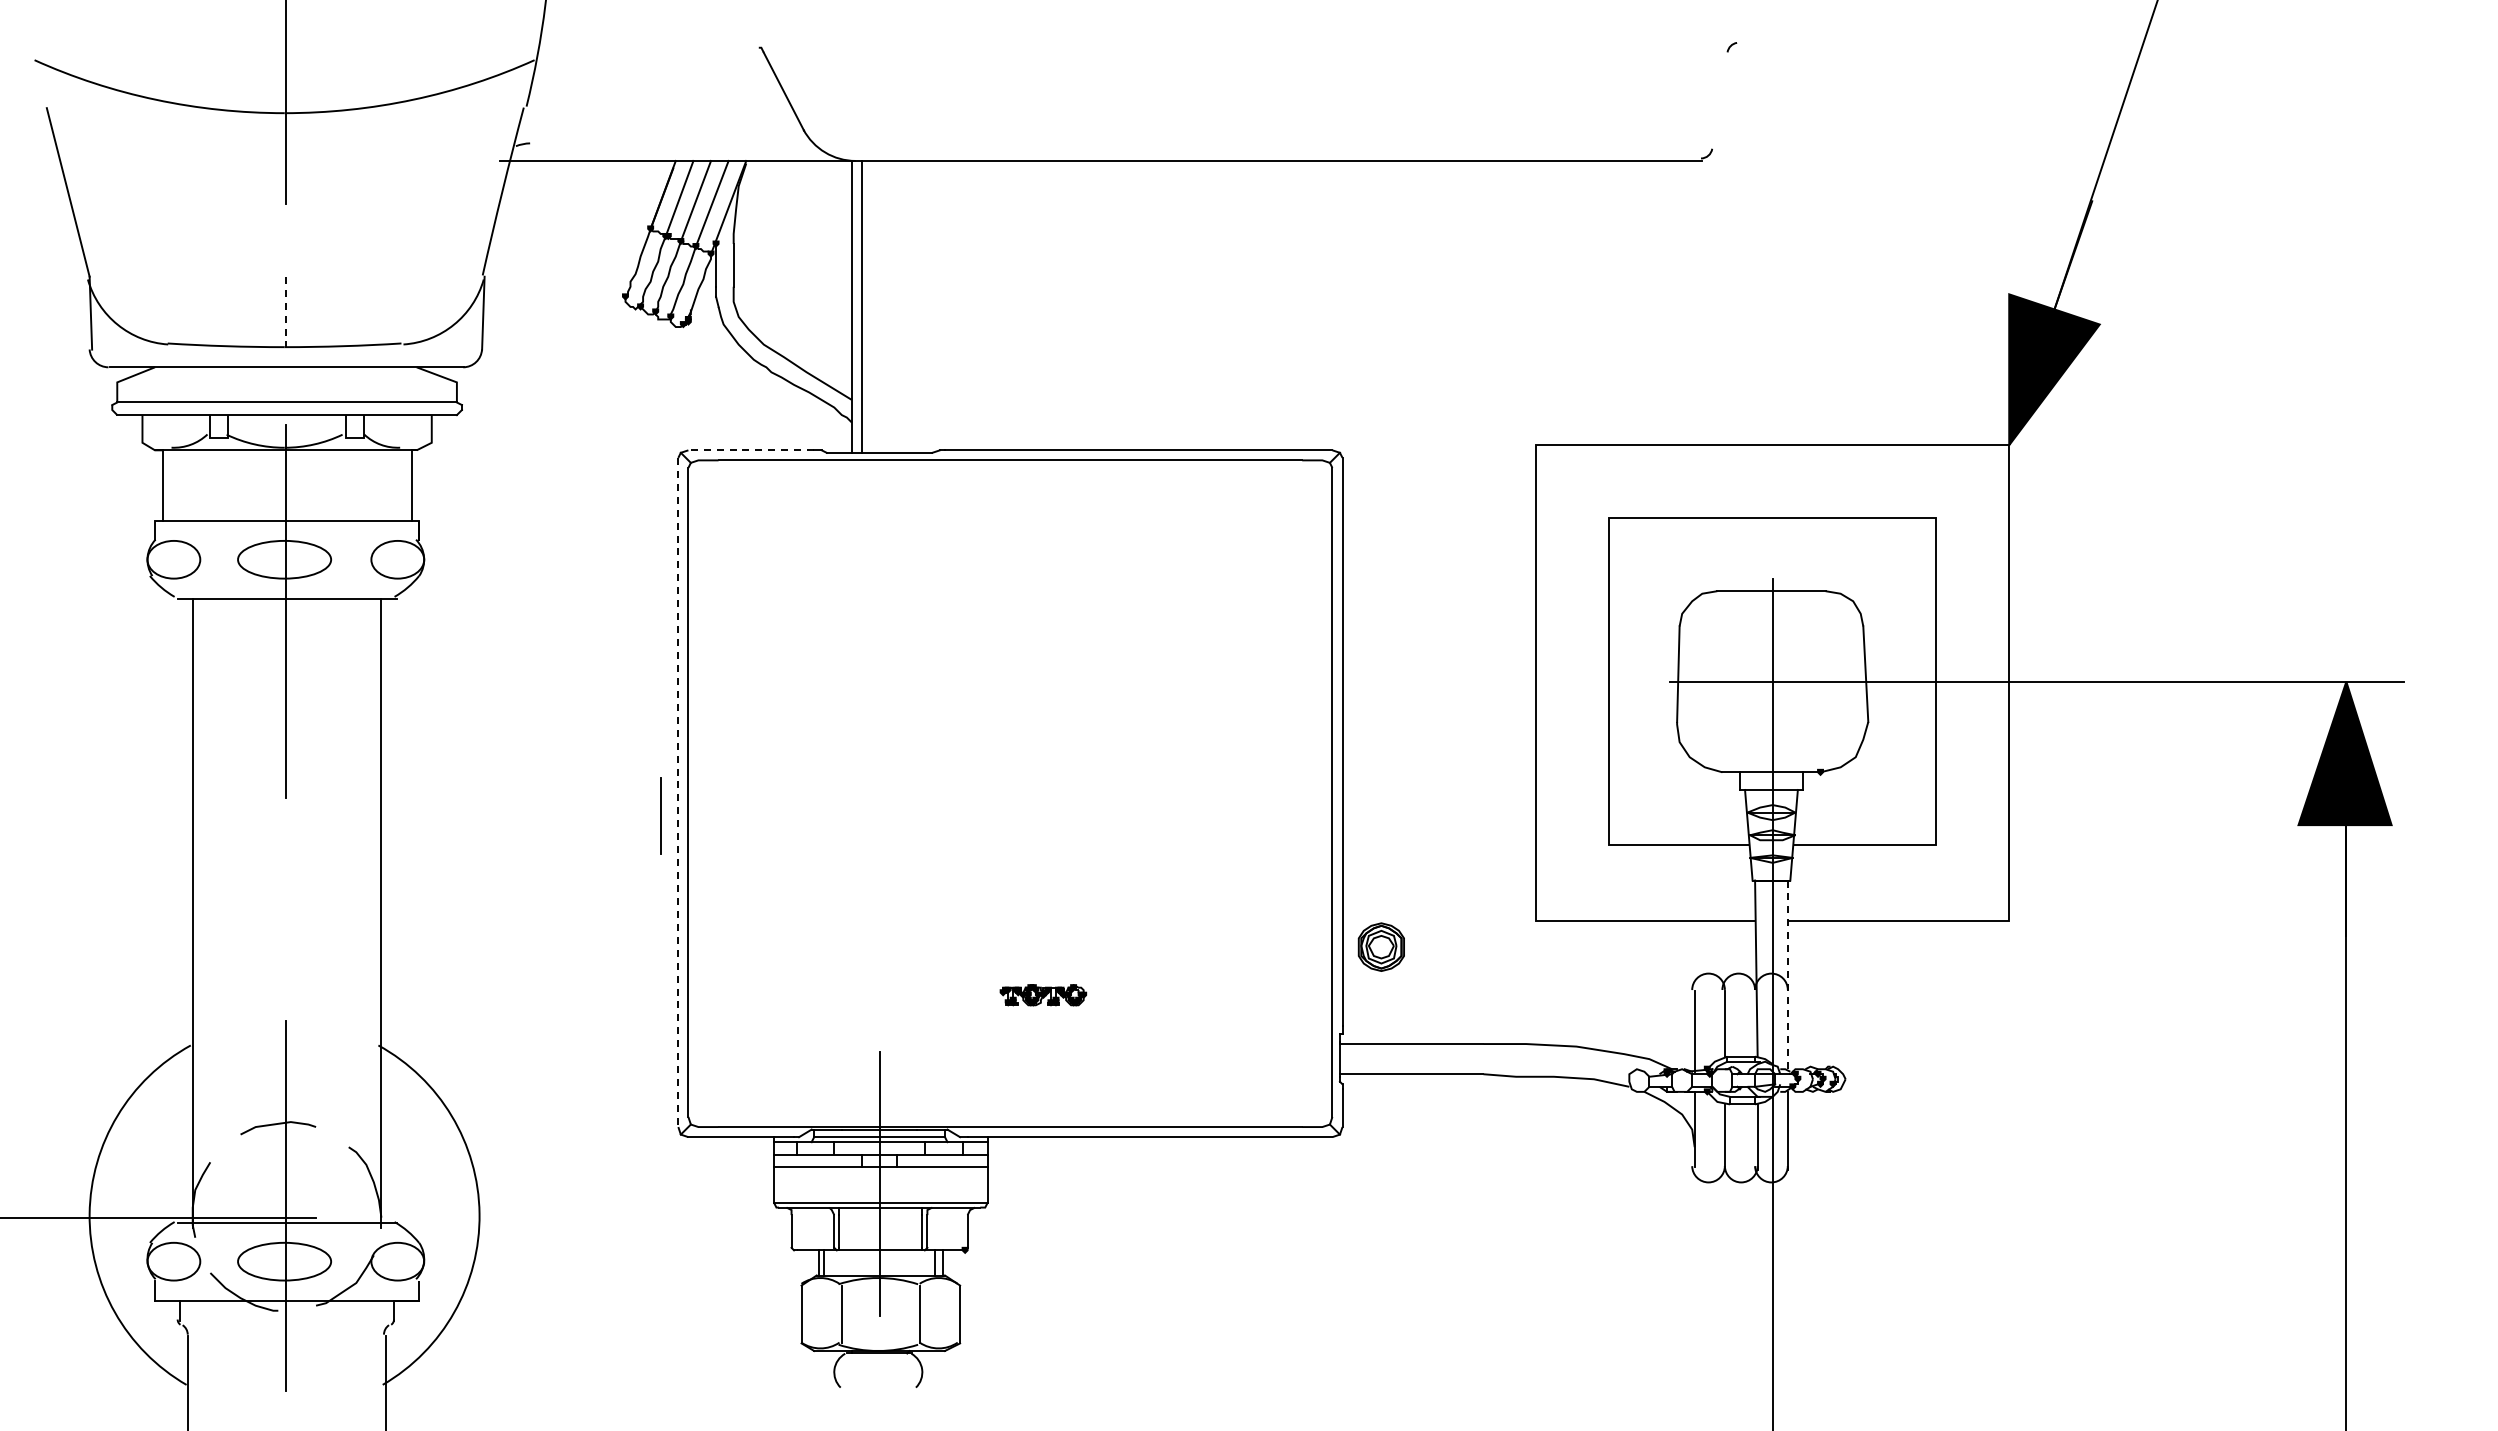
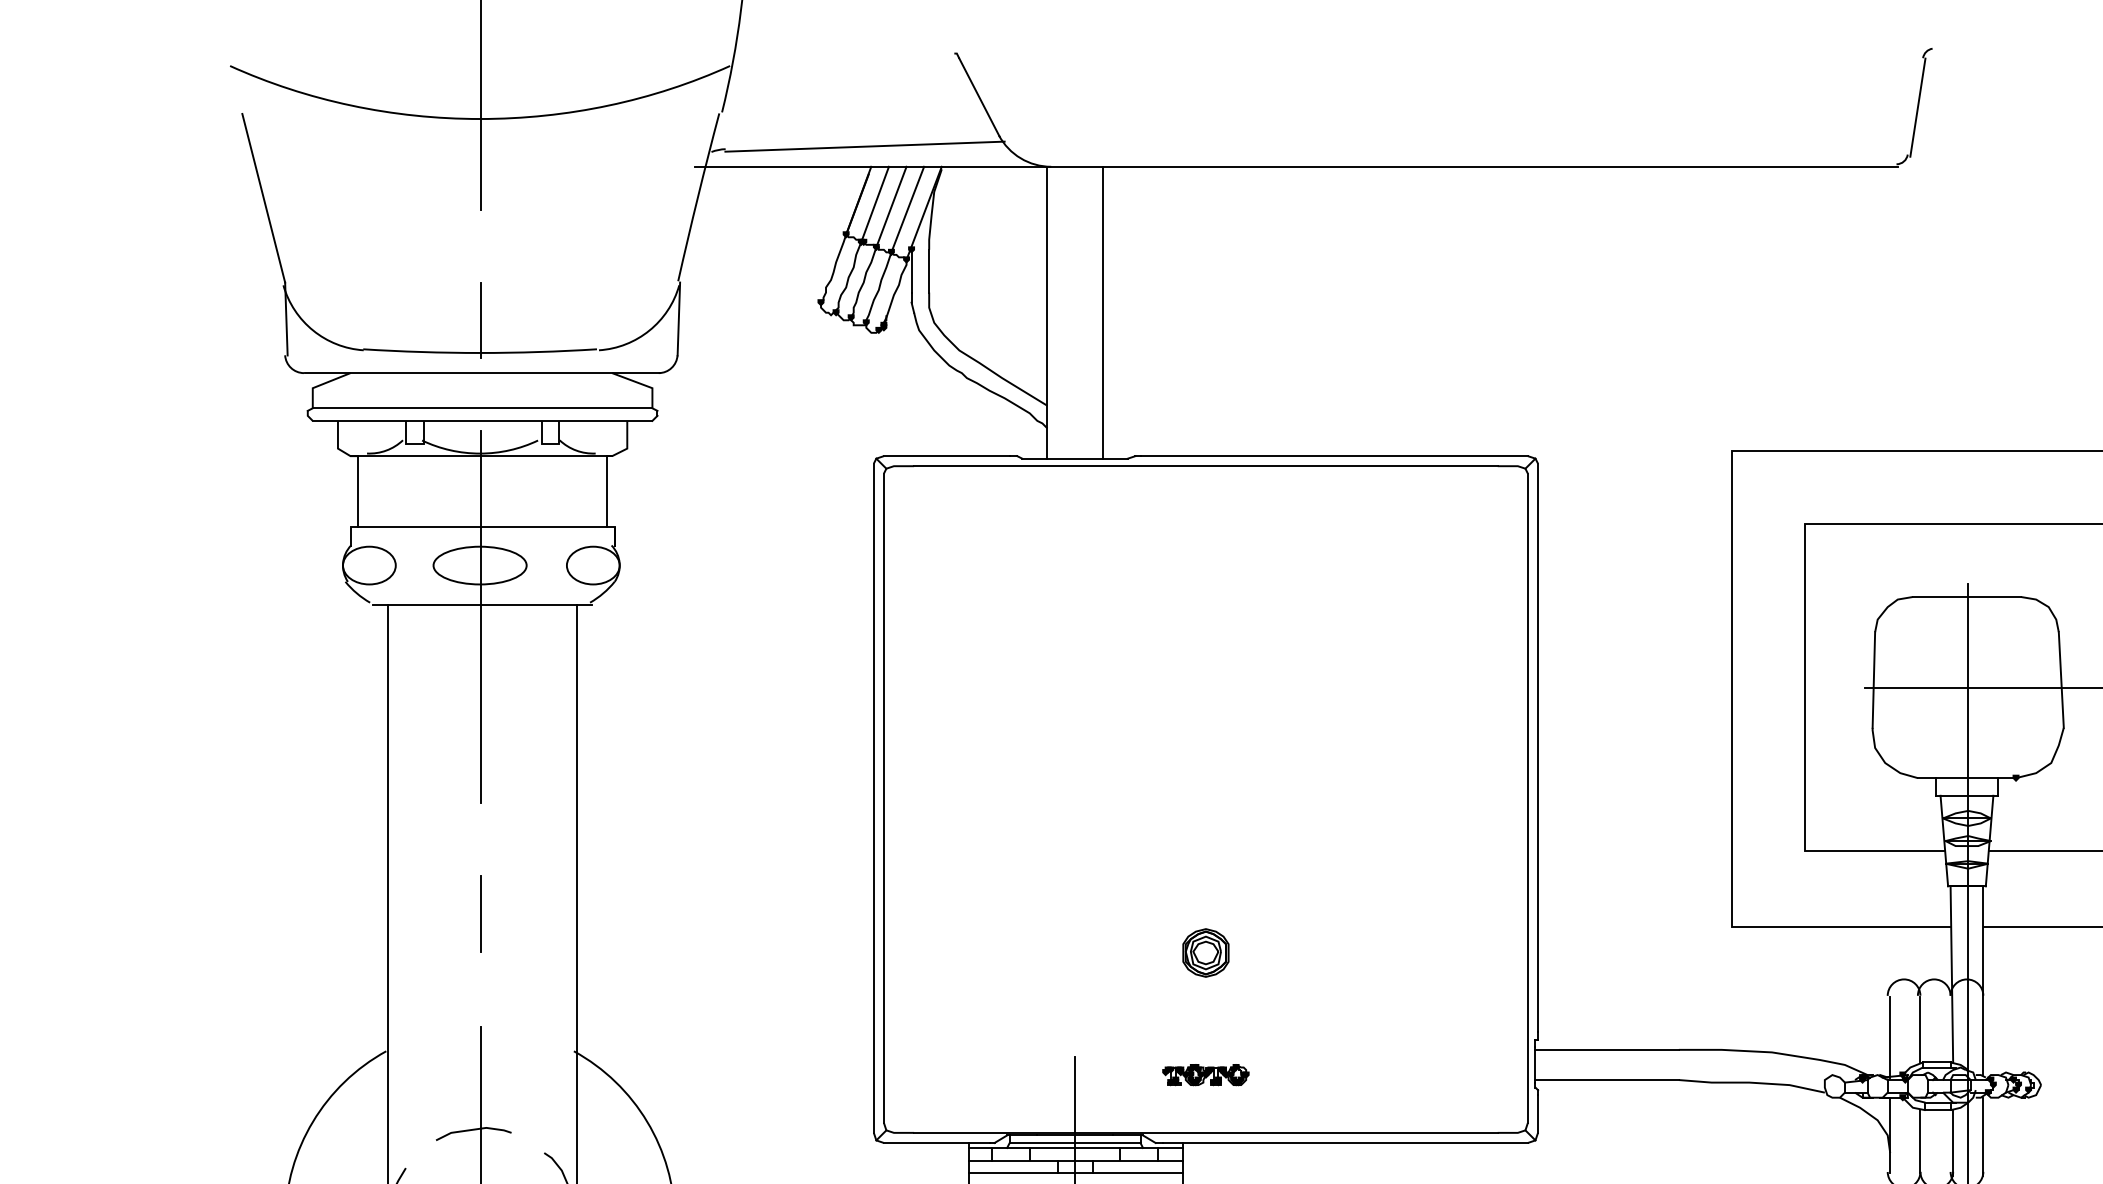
line: (1721, 101) -> (1917, 107), added
line: (669, 140) -> (865, 146), added
line: (862, 306) -> (1103, 312), moved
line: (285, 314) -> (481, 320), dashed -> solid
line: (751, 450) -> (947, 456), dashed -> solid
line: (678, 792) -> (874, 798), dashed -> solid
line: (660, 815) -> (481, 913), moved
part: (1380, 946) -> (1205, 952), moved
line: (1787, 975) -> (1983, 981), dashed -> solid
part: (1043, 995) -> (1206, 1075), moved

